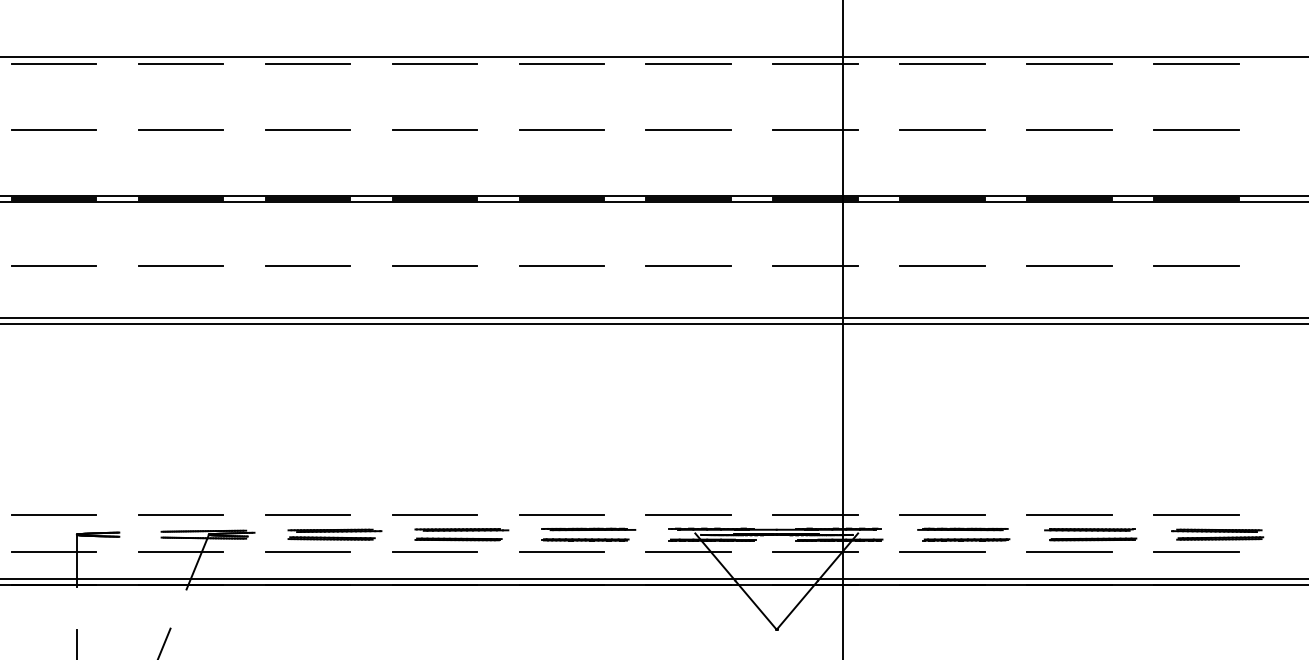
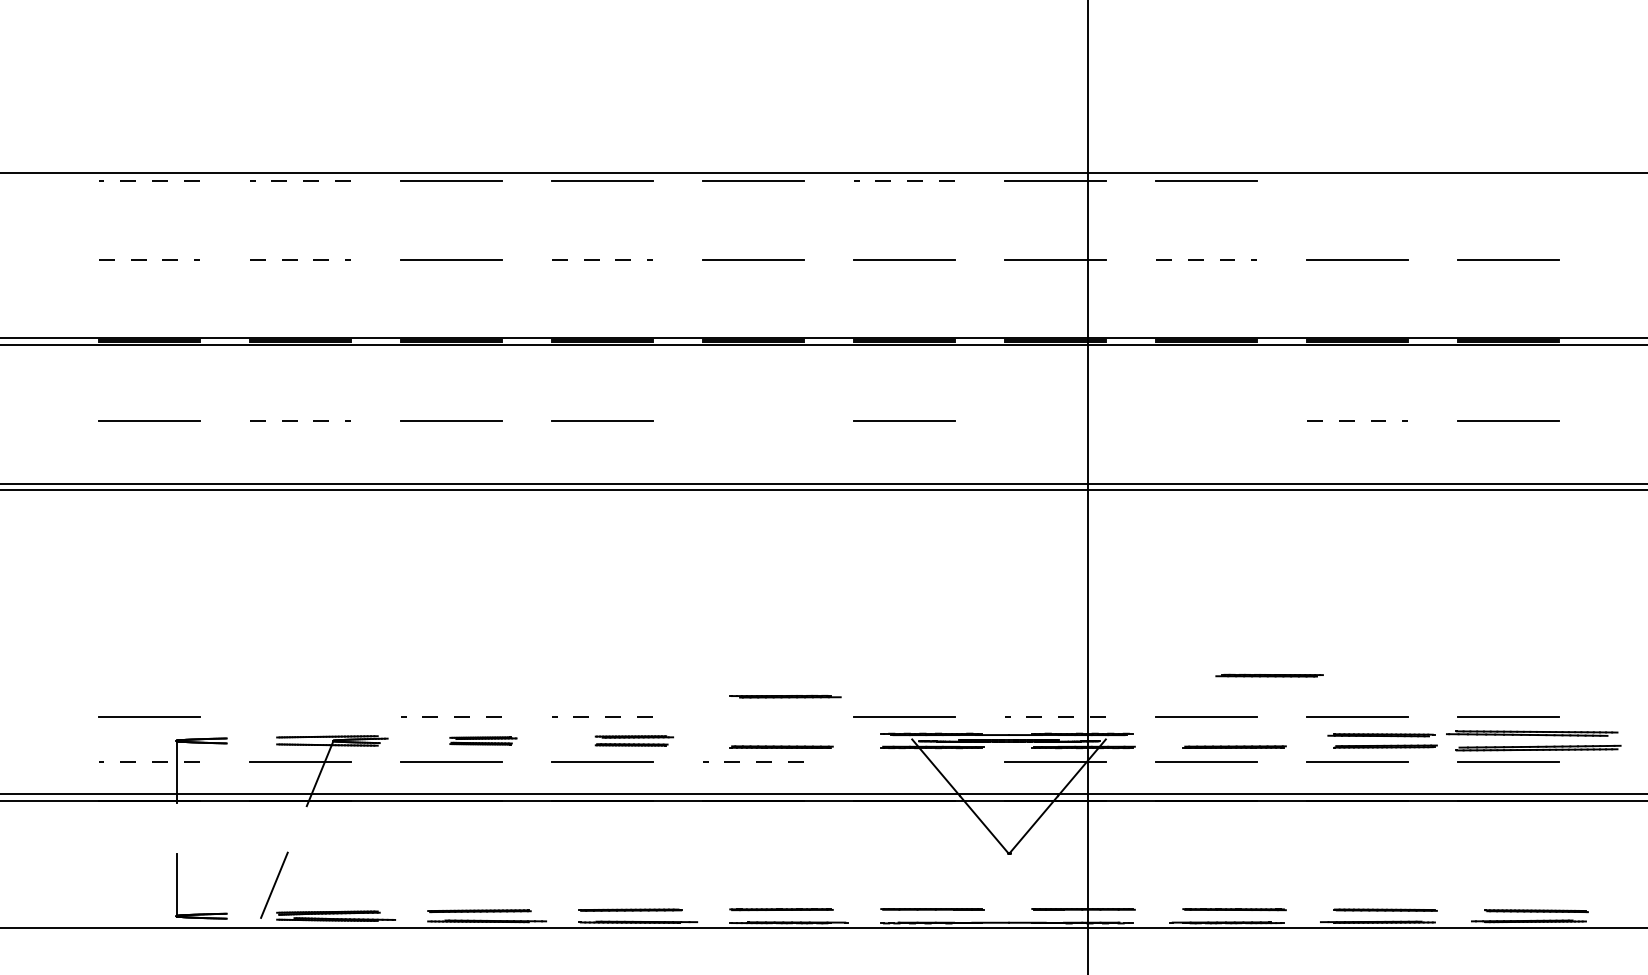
line: (53, 63) -> (148, 180), solid -> dashed
line: (180, 63) -> (299, 180), solid -> dashed
line: (688, 63) -> (903, 180), solid -> dashed
line: (1069, 63) -> (1357, 180), removed
line: (1196, 63) -> (1508, 180), removed
line: (54, 130) -> (149, 259), solid -> dashed
line: (181, 130) -> (300, 259), solid -> dashed
line: (435, 130) -> (602, 259), solid -> dashed
line: (942, 130) -> (1206, 259), solid -> dashed
line: (181, 266) -> (300, 421), solid -> dashed
line: (561, 266) -> (753, 421), removed
line: (815, 266) -> (1055, 421), removed
line: (942, 266) -> (1206, 421), removed
line: (1069, 266) -> (1357, 421), solid -> dashed
line: (180, 514) -> (299, 717), removed
line: (307, 514) -> (450, 717), solid -> dashed
line: (434, 514) -> (601, 717), solid -> dashed
line: (561, 514) -> (753, 717), removed
line: (814, 514) -> (1054, 717), solid -> dashed
line: (588, 529) -> (785, 696), moved
line: (962, 529) -> (1269, 675), moved
part: (335, 534) -> (483, 740), size x0.6
part: (461, 534) -> (634, 740), size x0.7
part: (1217, 534) -> (1533, 740), size x1.6
line: (53, 551) -> (148, 761), solid -> dashed
line: (561, 551) -> (752, 761), solid -> dashed
line: (688, 551) -> (904, 761), removed

